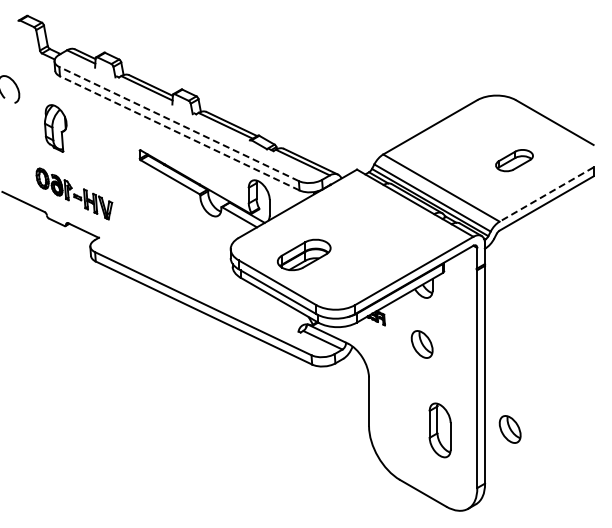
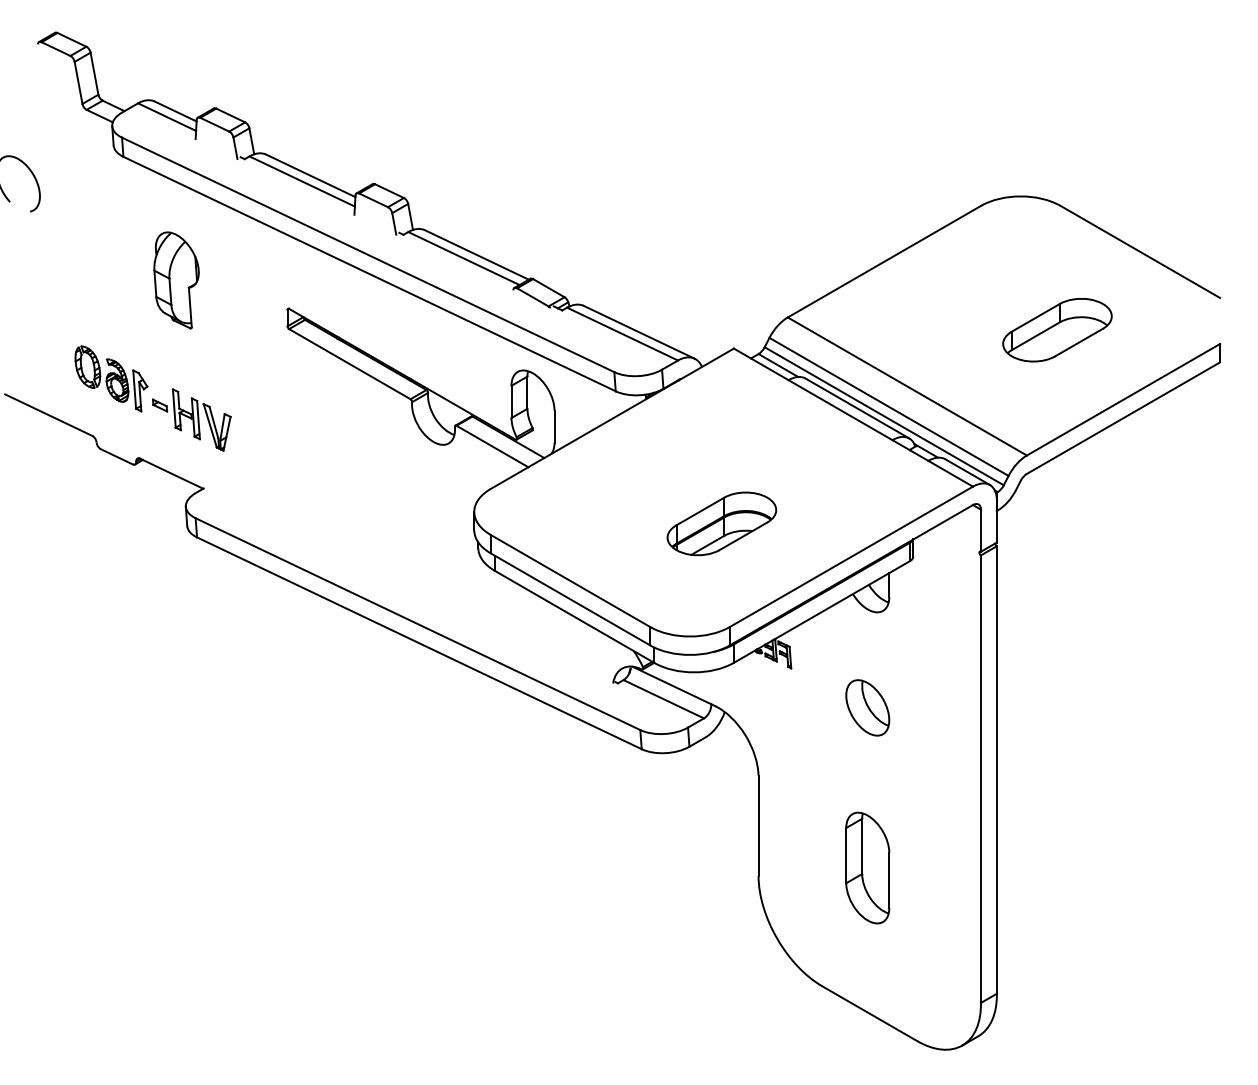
line: (179, 124) -> (369, 255), dashed -> solid
part: (55, 128) -> (175, 280), moved
line: (179, 133) -> (369, 274), dashed -> solid
part: (514, 160) -> (1057, 329), size x1.43
line: (546, 194) -> (1123, 399), dashed -> solid
part: (304, 254) -> (722, 522), moved
part: (509, 429) -> (1047, 882), removed
part: (439, 430) -> (866, 868), moved

